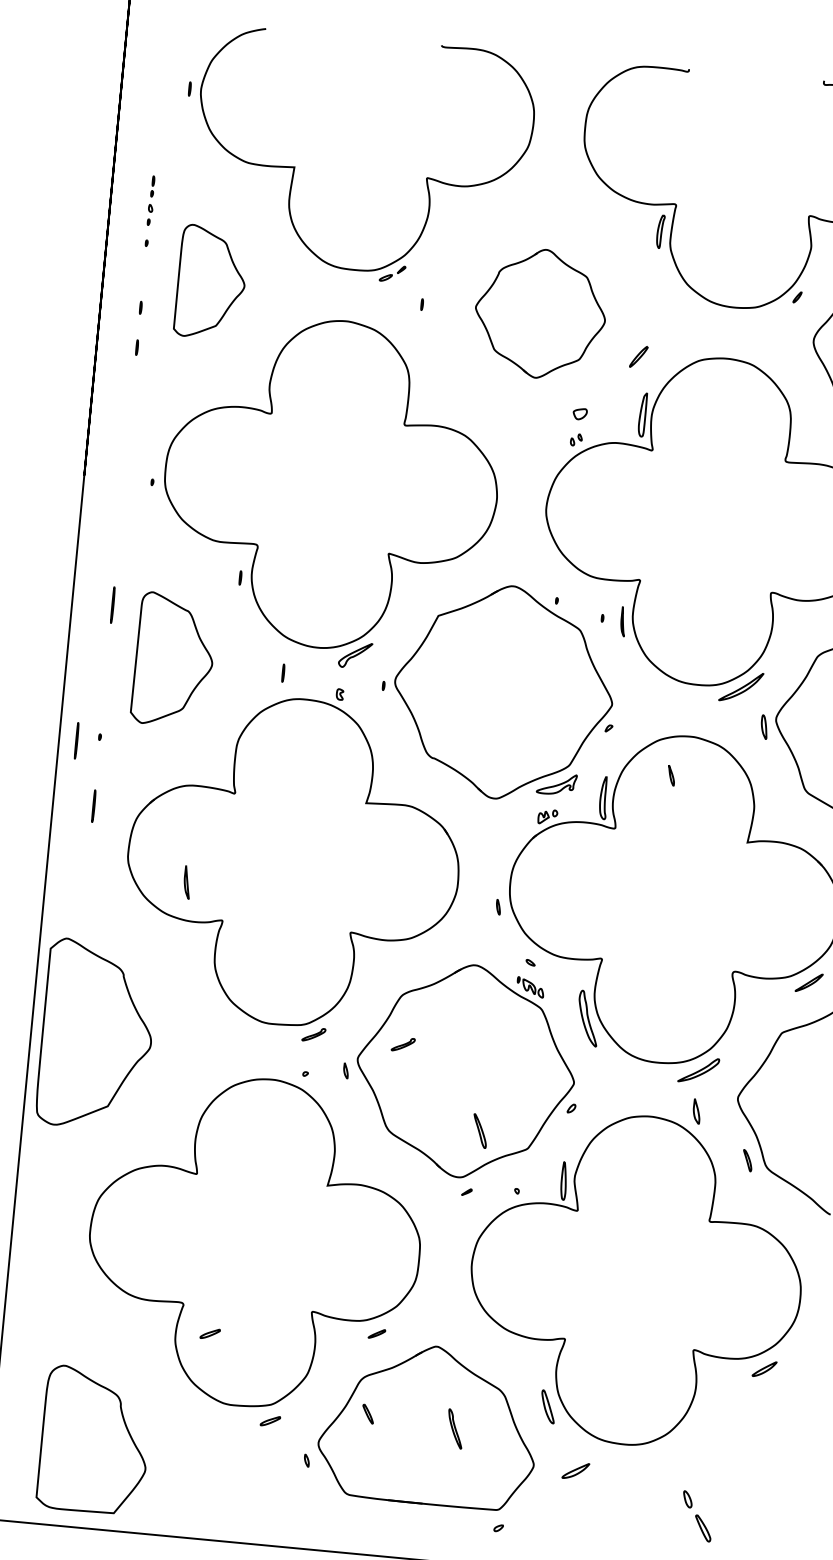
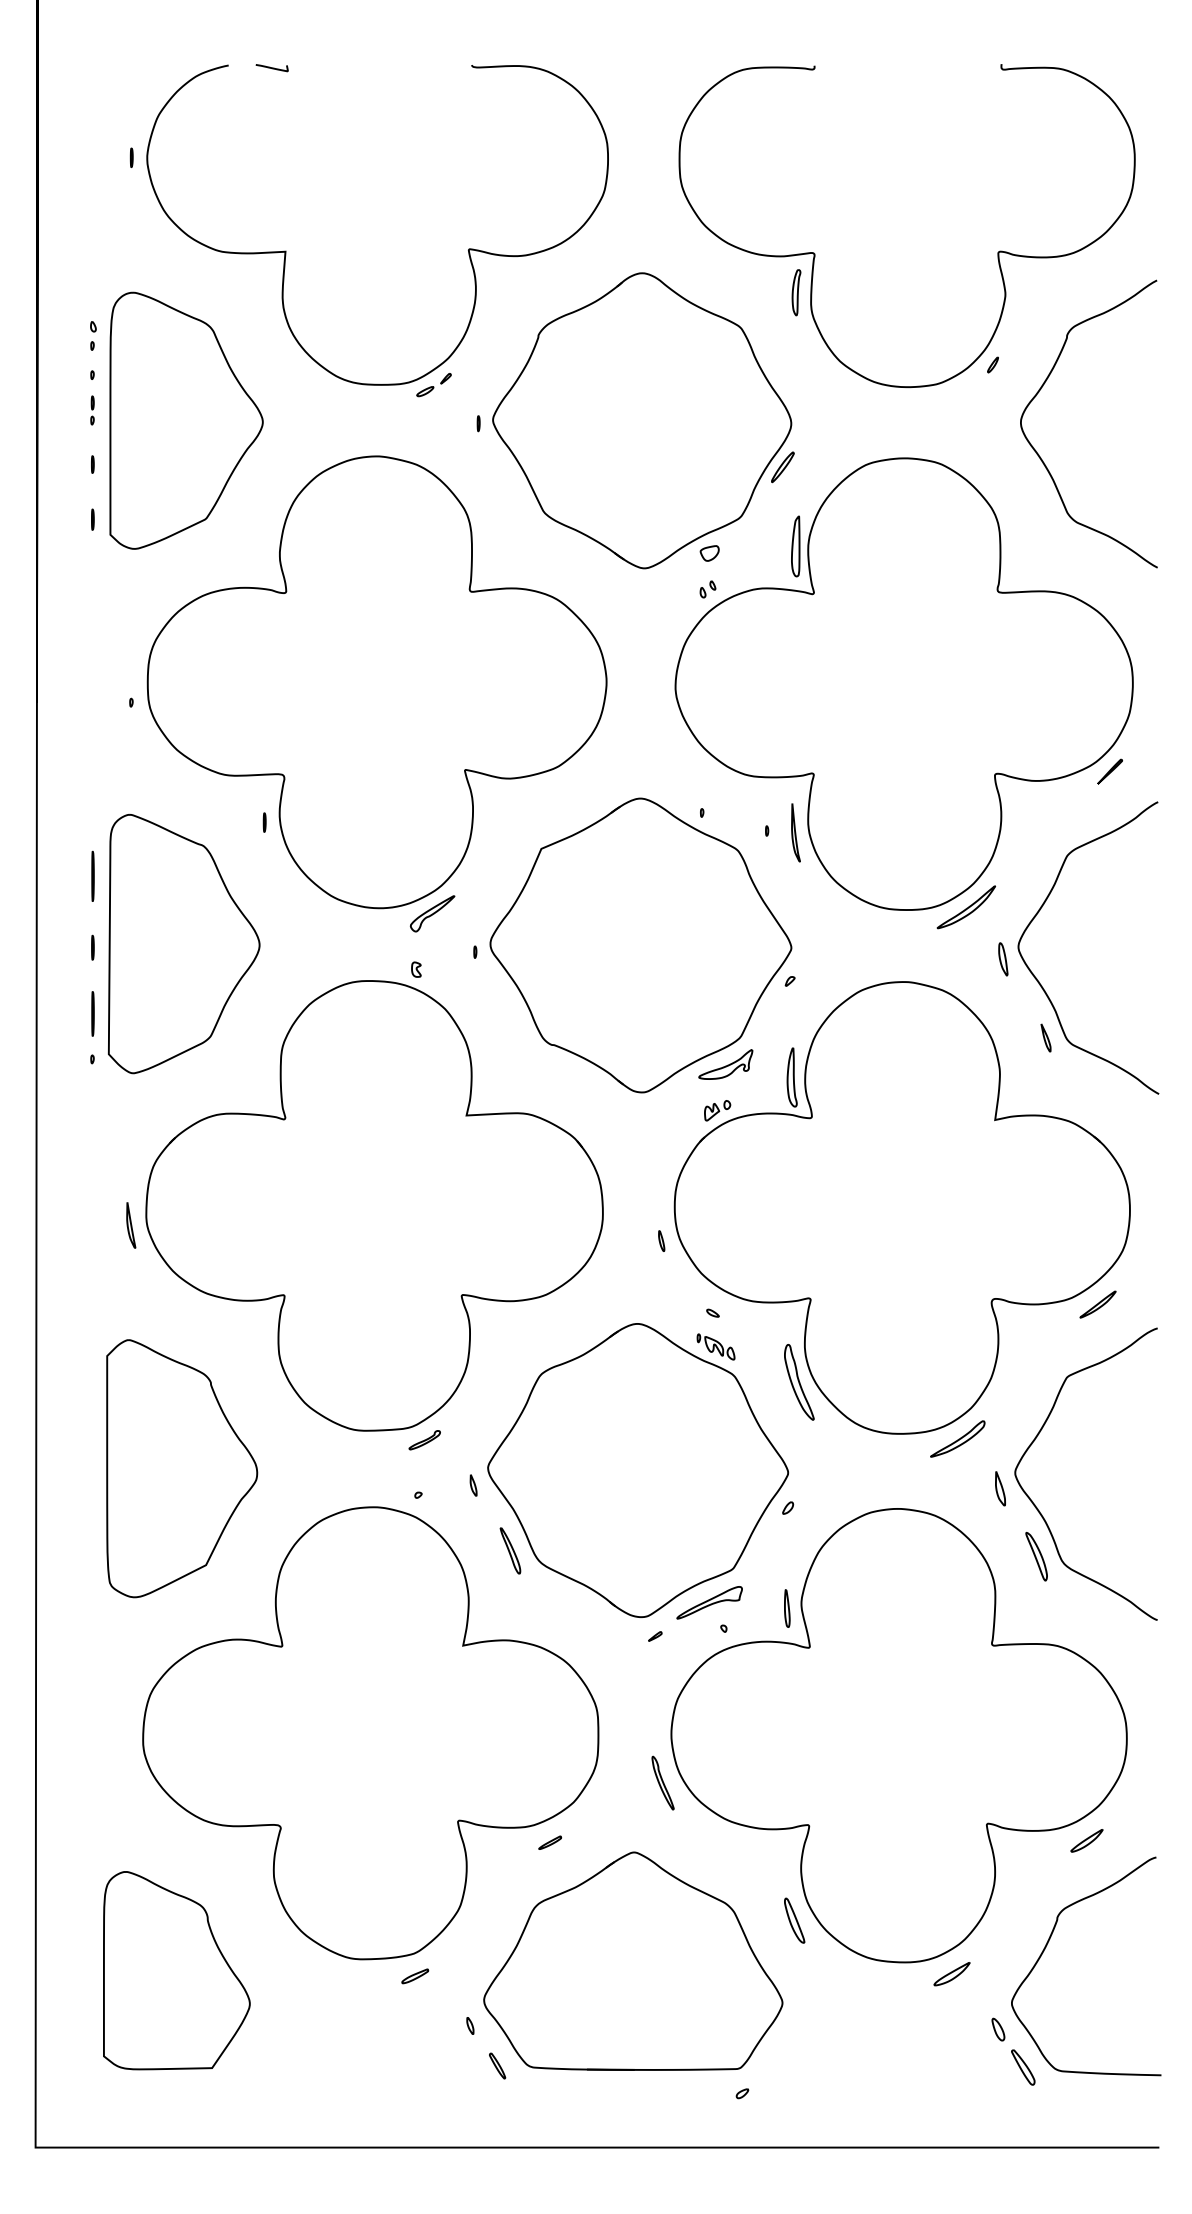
curve: (296, 34) -> (271, 68), added
line: (152, 186) -> (92, 410), moved
part: (211, 282) -> (186, 420), size x1.67
part: (540, 313) -> (642, 420), size x1.67
part: (623, 621) -> (795, 832), size x1.43
part: (174, 659) -> (184, 943), size x1.43
line: (283, 673) -> (92, 947), moved
line: (76, 740) -> (60, 1066), removed
part: (671, 775) -> (1045, 1037), moved
line: (93, 805) -> (92, 1013), moved
part: (187, 882) -> (131, 1225), moved
part: (97, 1034) -> (182, 1468), moved
part: (403, 1044) -> (548, 1442), removed
part: (696, 1111) -> (1000, 1488), moved
part: (480, 1130) -> (510, 1550), moved
part: (747, 1160) -> (1036, 1556), size x1.67
part: (508, 1171) -> (709, 1602), added
part: (564, 1181) -> (787, 1608), size x0.71
part: (210, 1334) -> (321, 1864), removed
part: (368, 1413) -> (497, 2065), moved
part: (454, 1428) -> (662, 1782), moved
part: (94, 1440) -> (176, 1970), moved
curve: (728, 1443) -> (1046, 1947), added
part: (575, 1471) -> (951, 1974), moved

